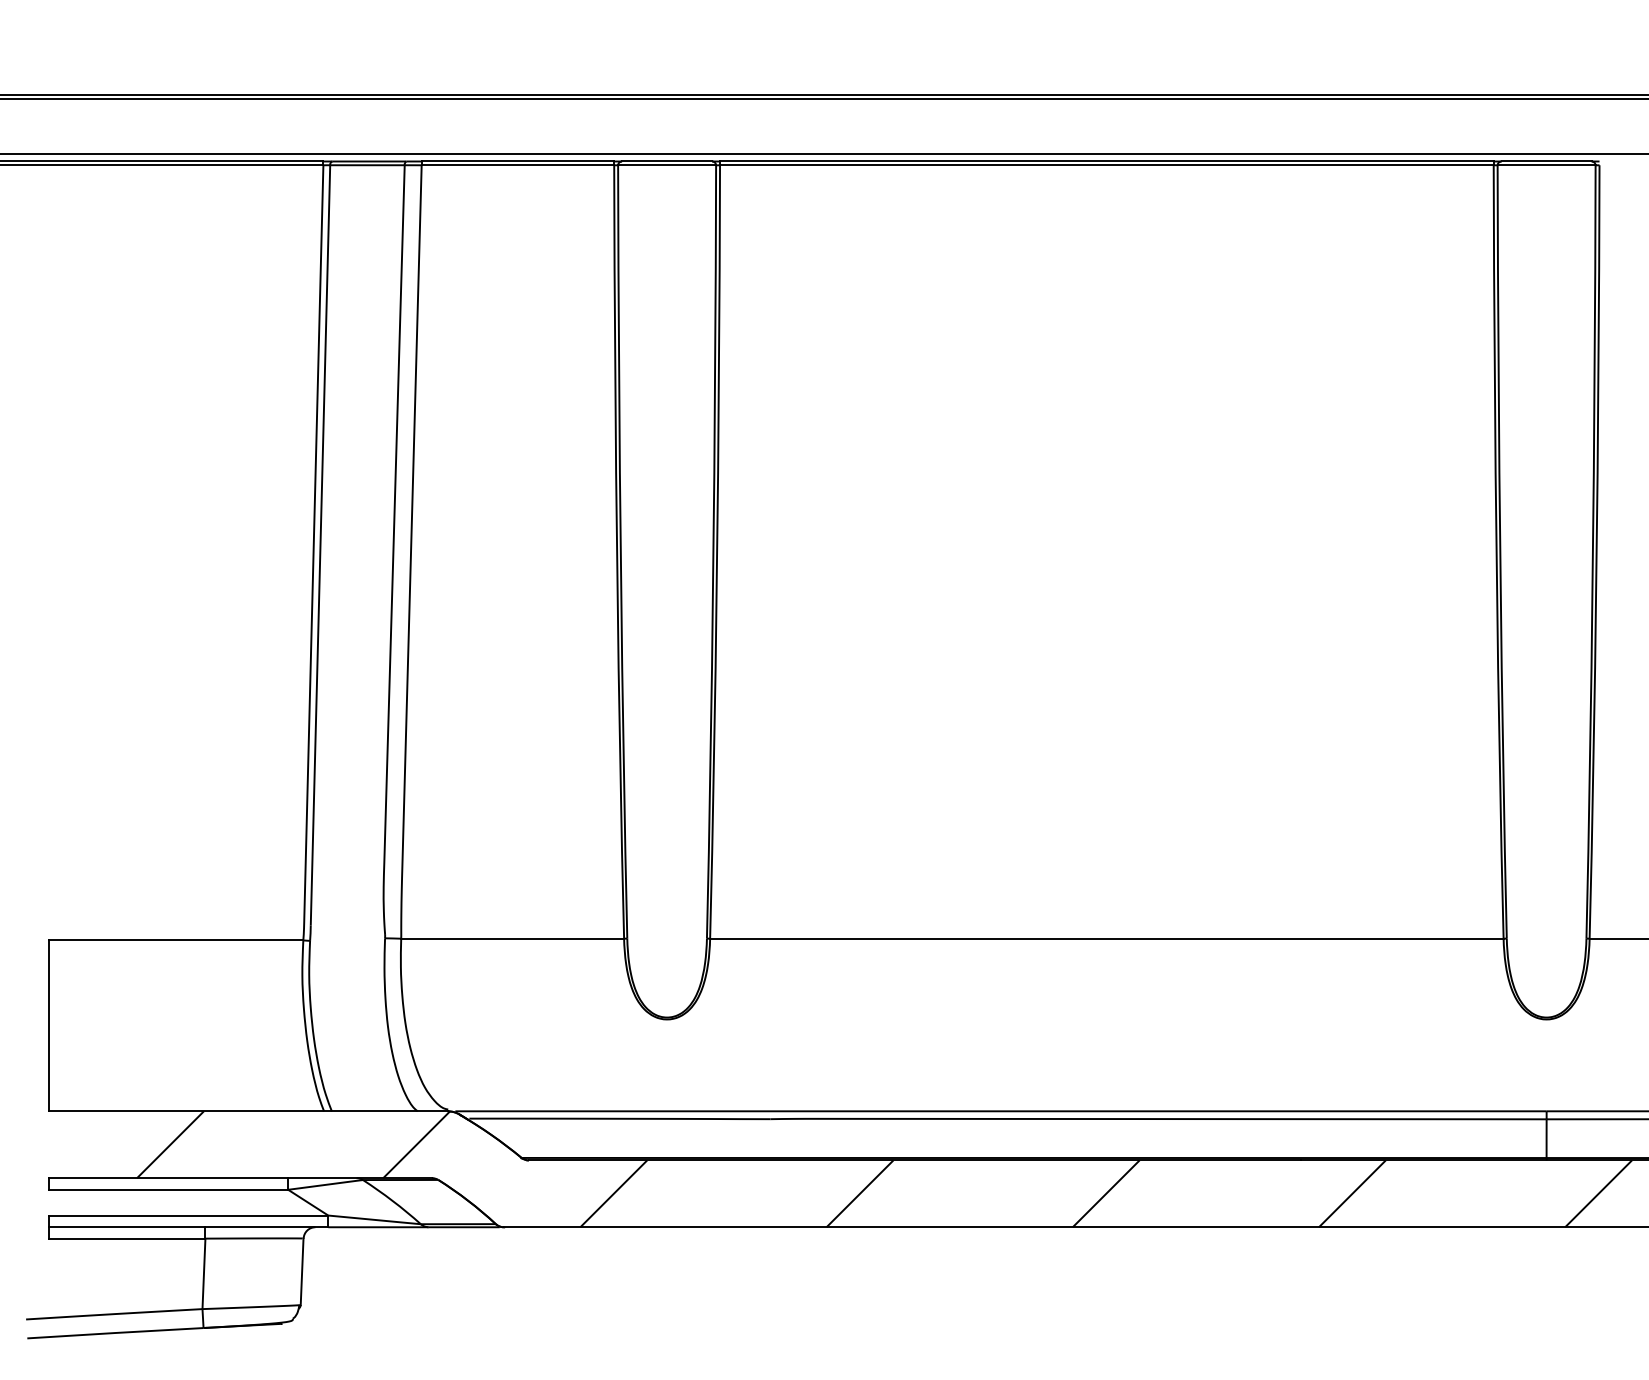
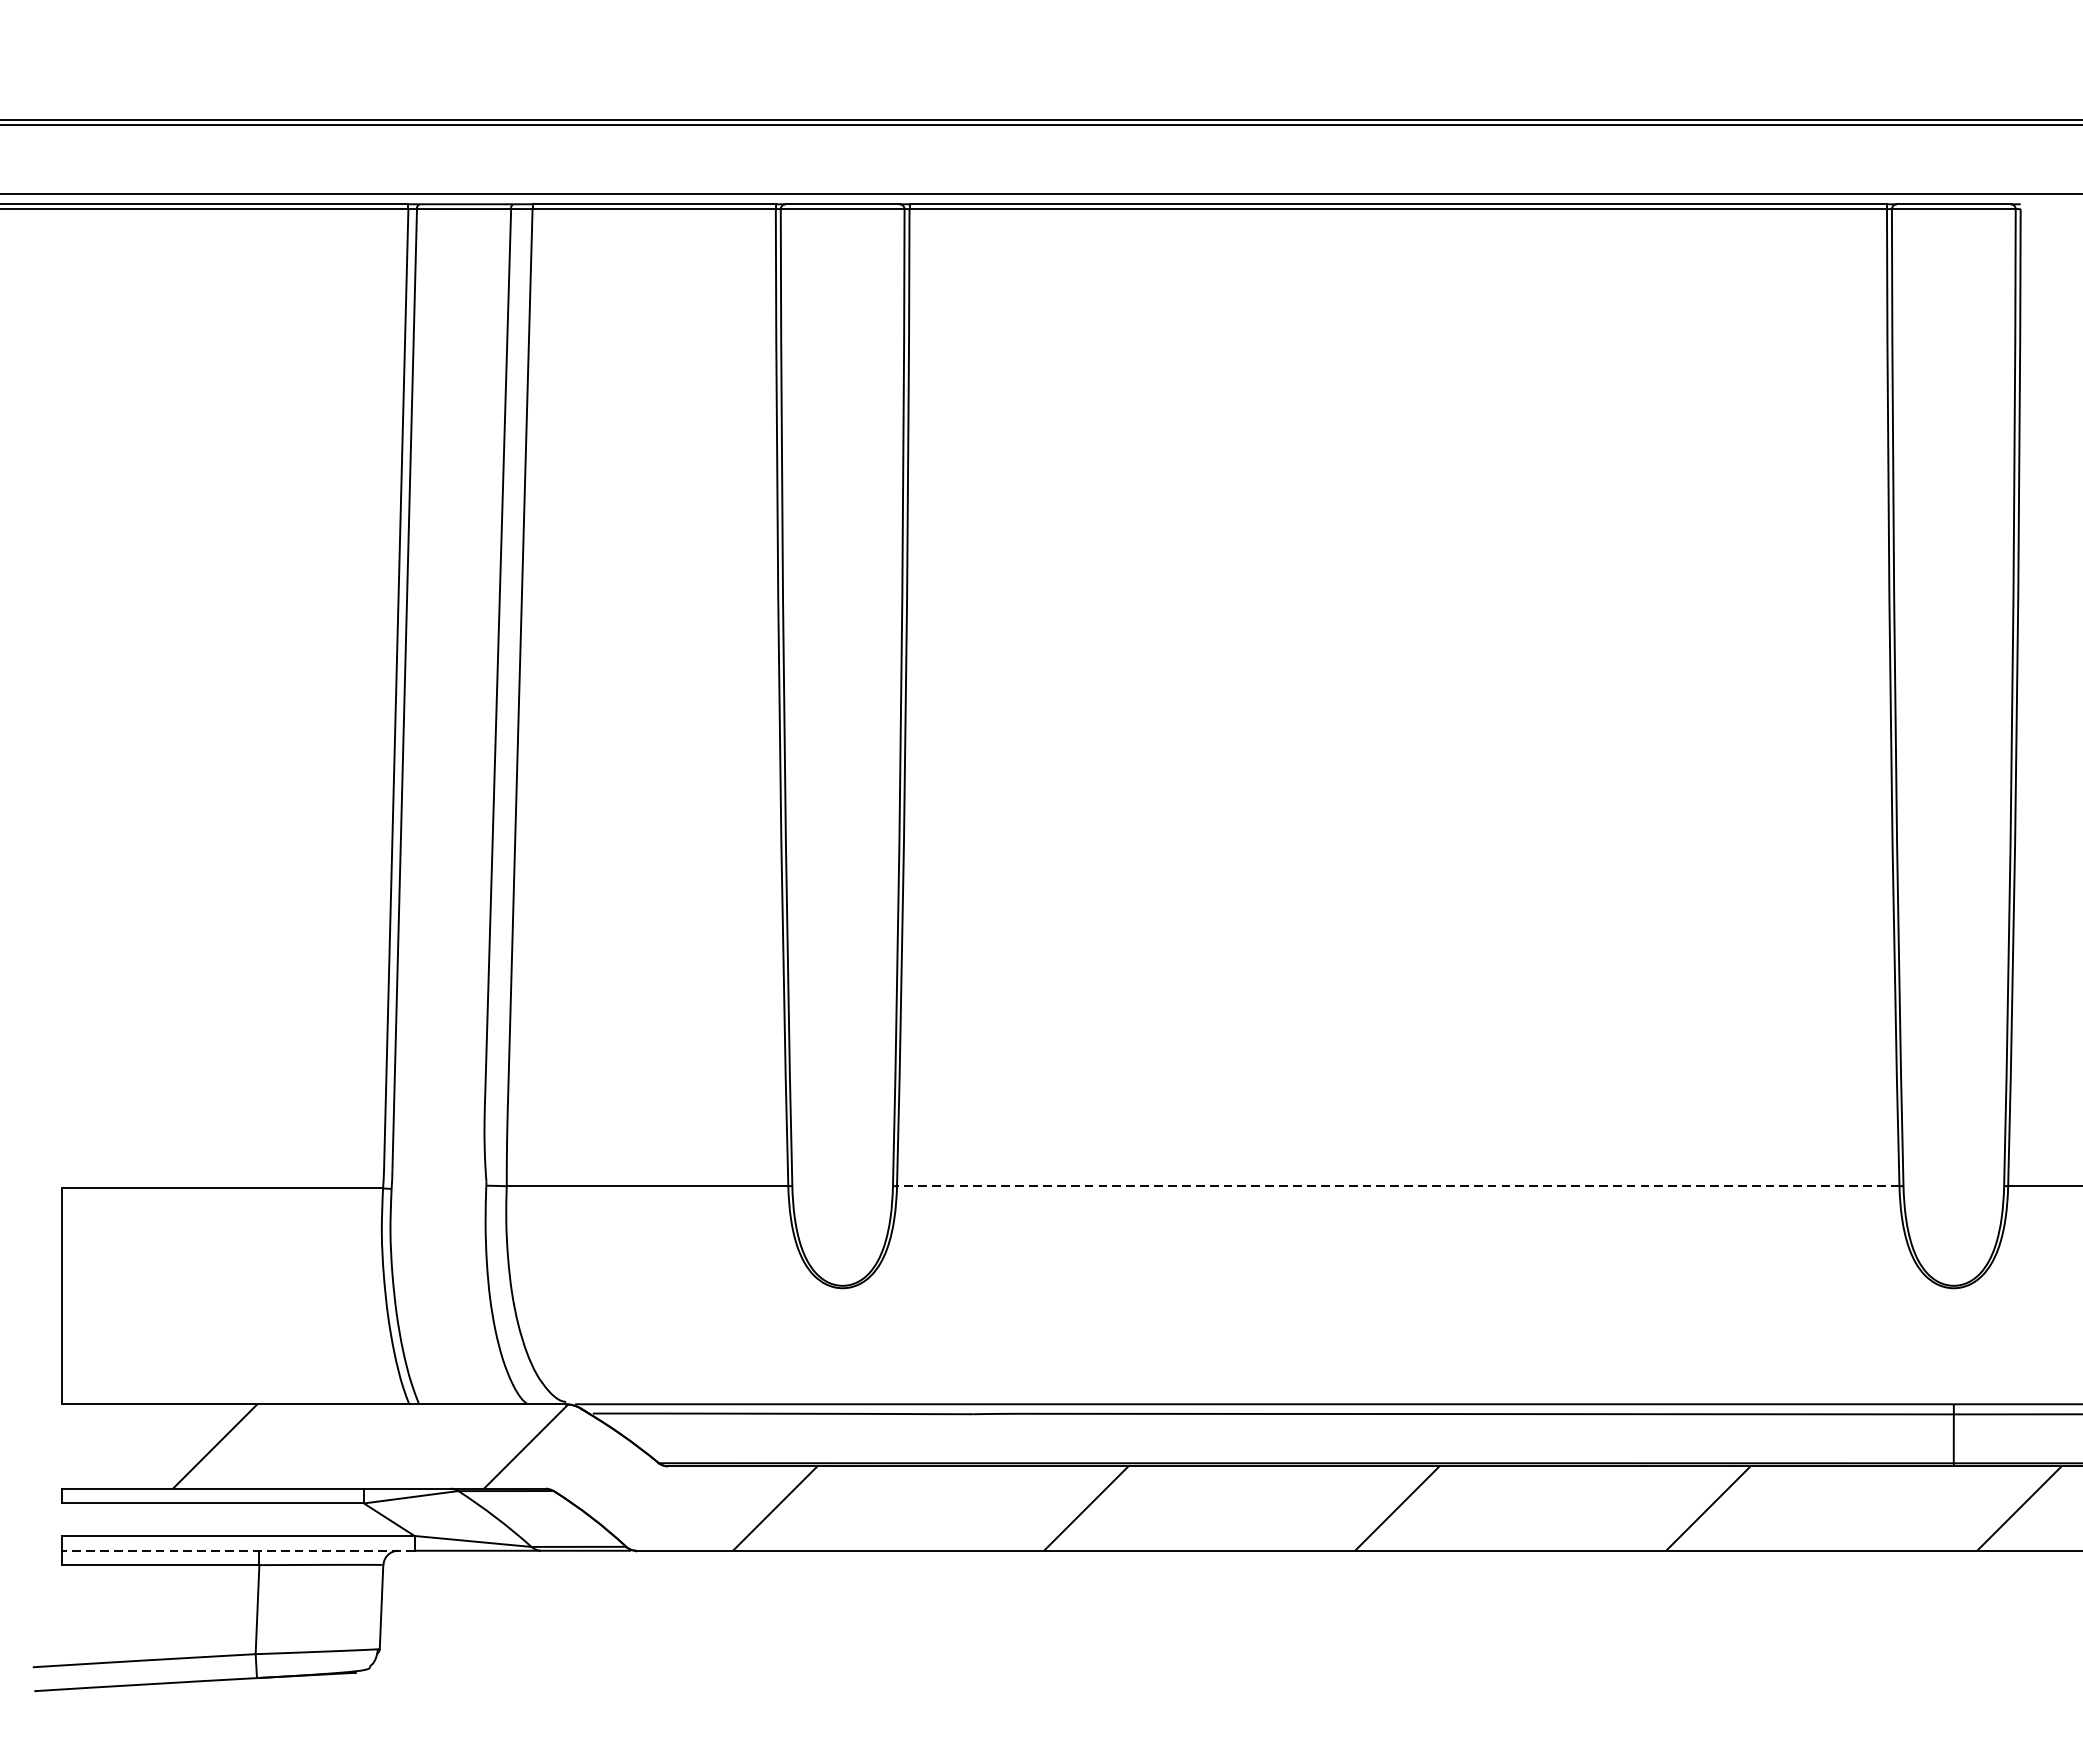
line: (1106, 938) -> (1397, 1185), solid -> dashed
line: (188, 1227) -> (237, 1551), solid -> dashed

